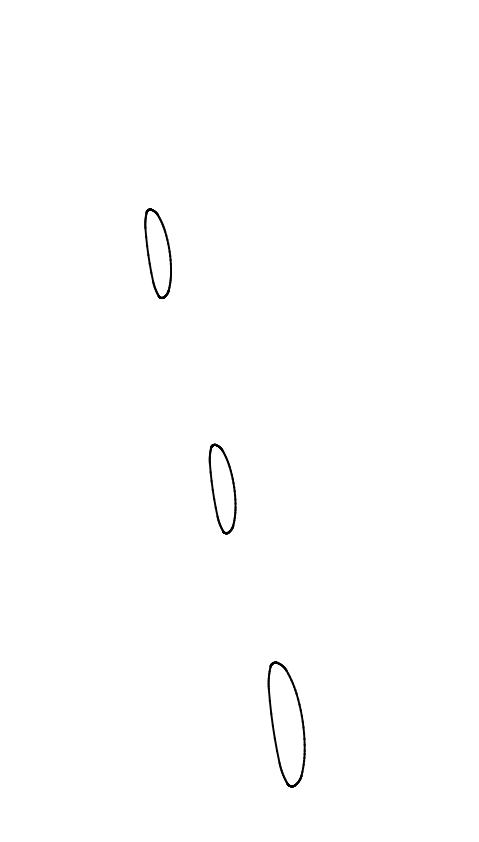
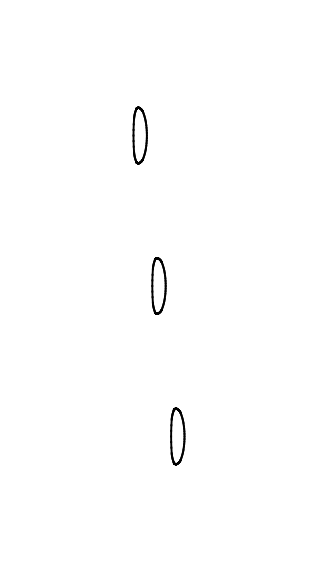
part: (287, 724) -> (177, 436), size x0.71

